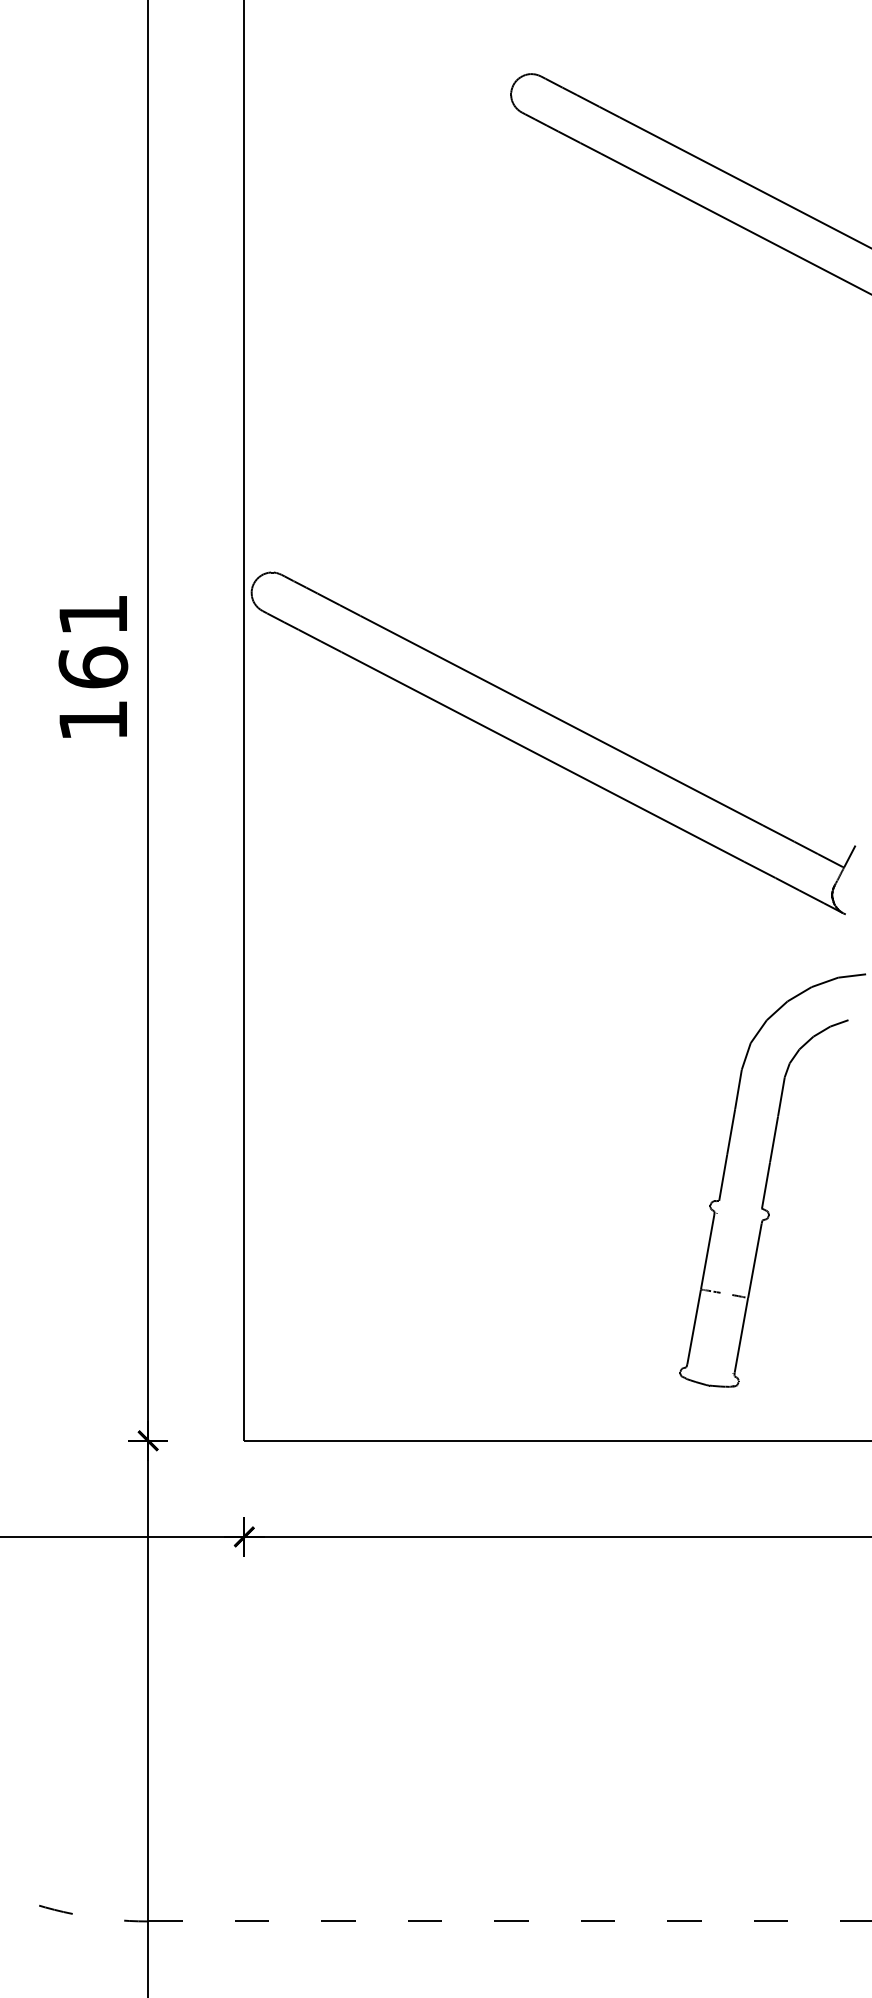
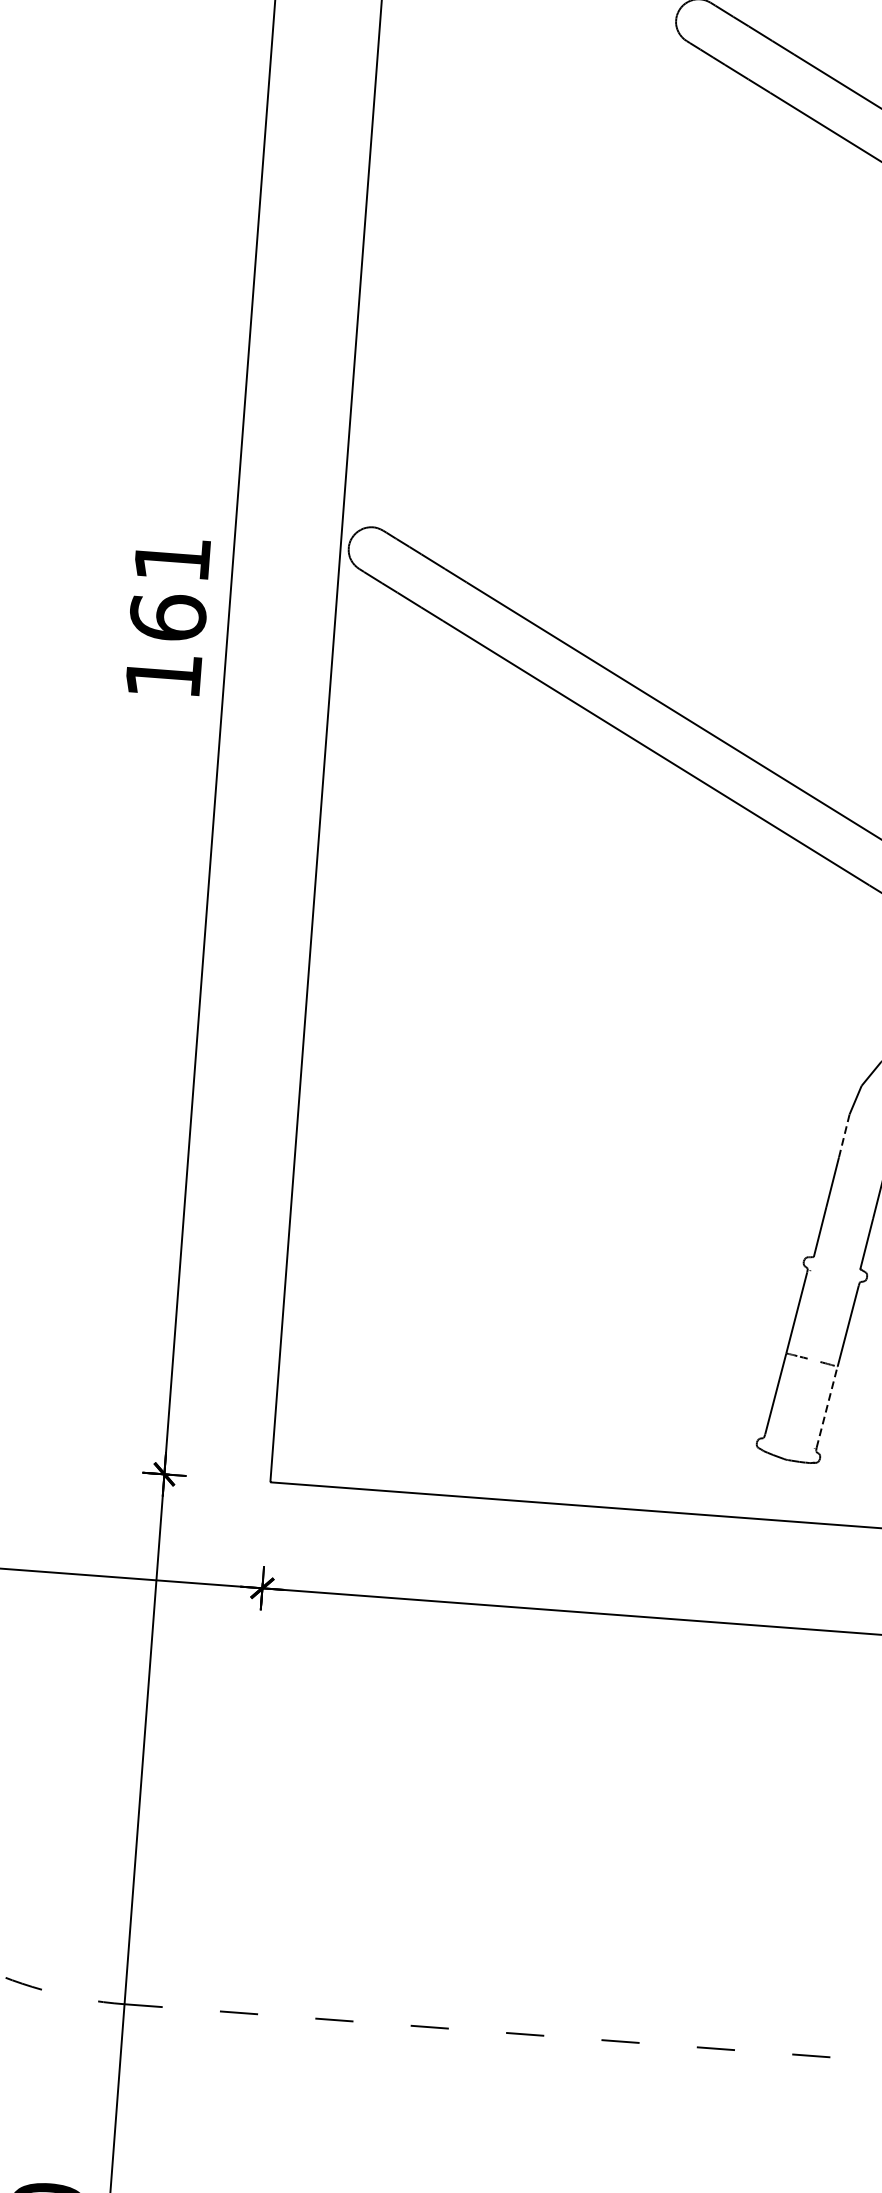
line: (738, 1089) -> (844, 1135), solid -> dashed
line: (741, 1335) -> (827, 1407), solid -> dashed

